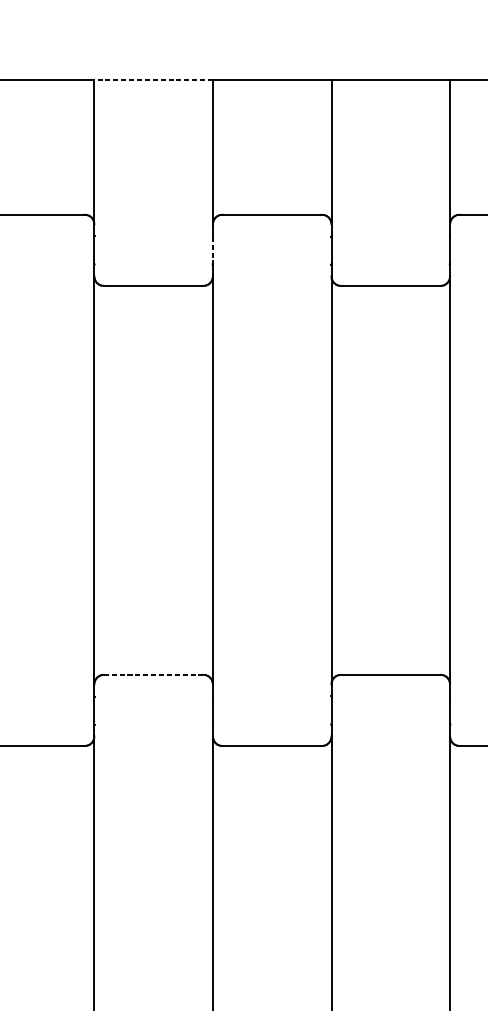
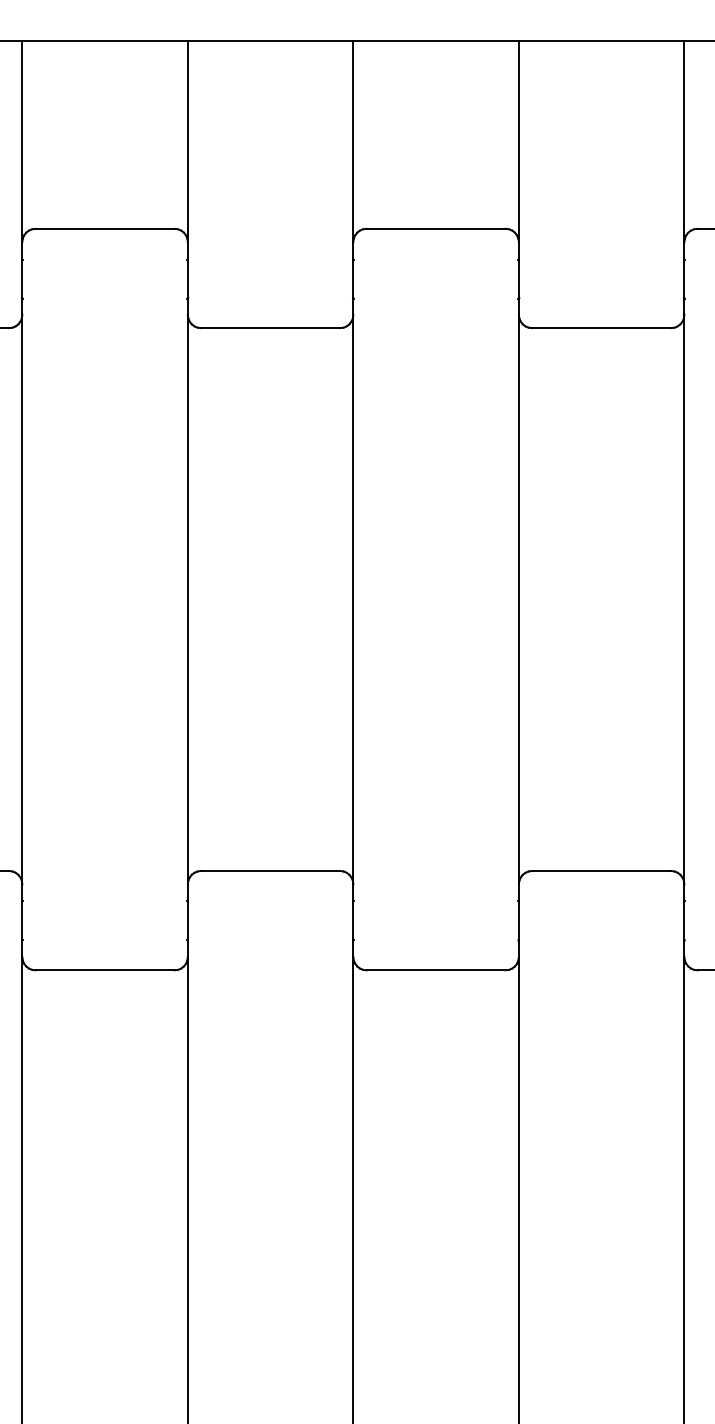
line: (153, 80) -> (270, 41), dashed -> solid
line: (213, 251) -> (353, 279), dashed -> solid
line: (153, 675) -> (270, 871), dashed -> solid

